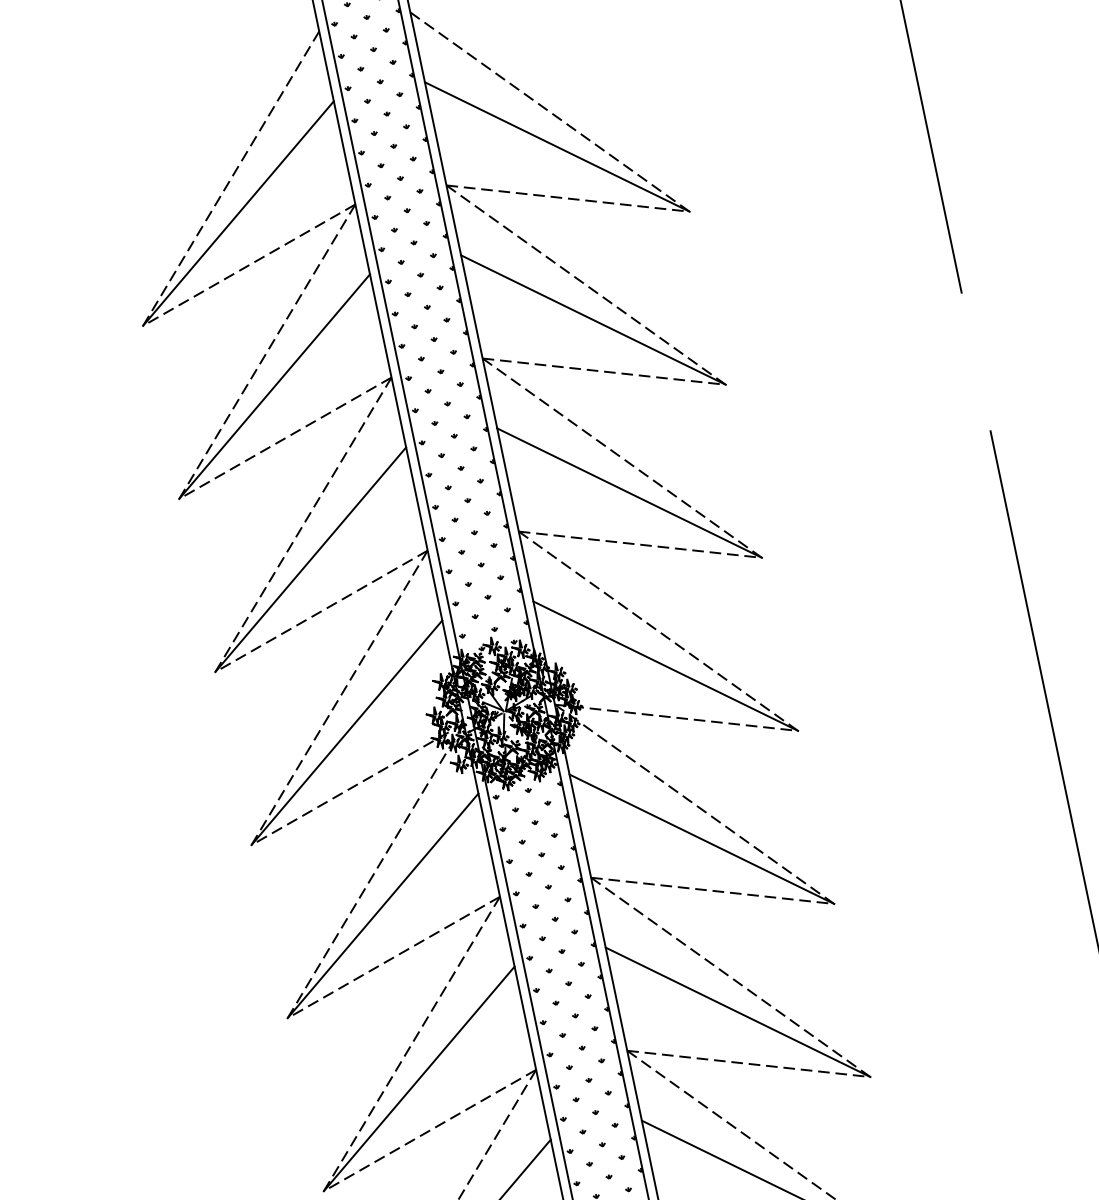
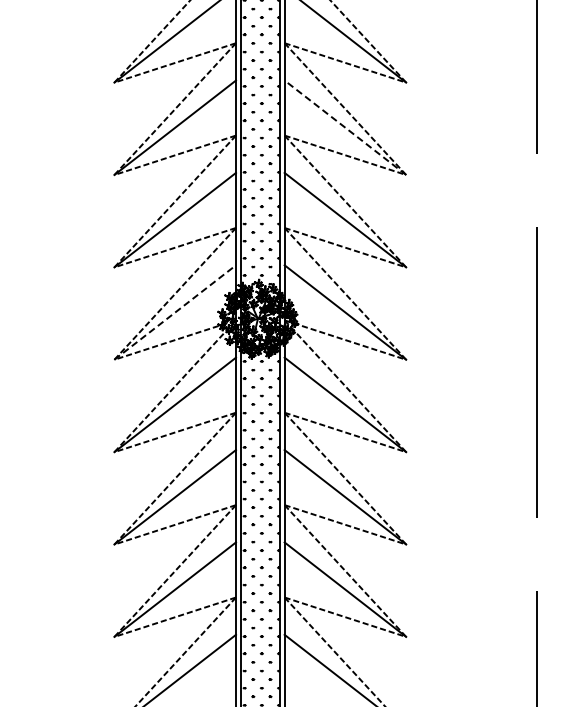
line: (593, 319) -> (345, 127), solid -> dashed
line: (347, 732) -> (175, 312), solid -> dashed

